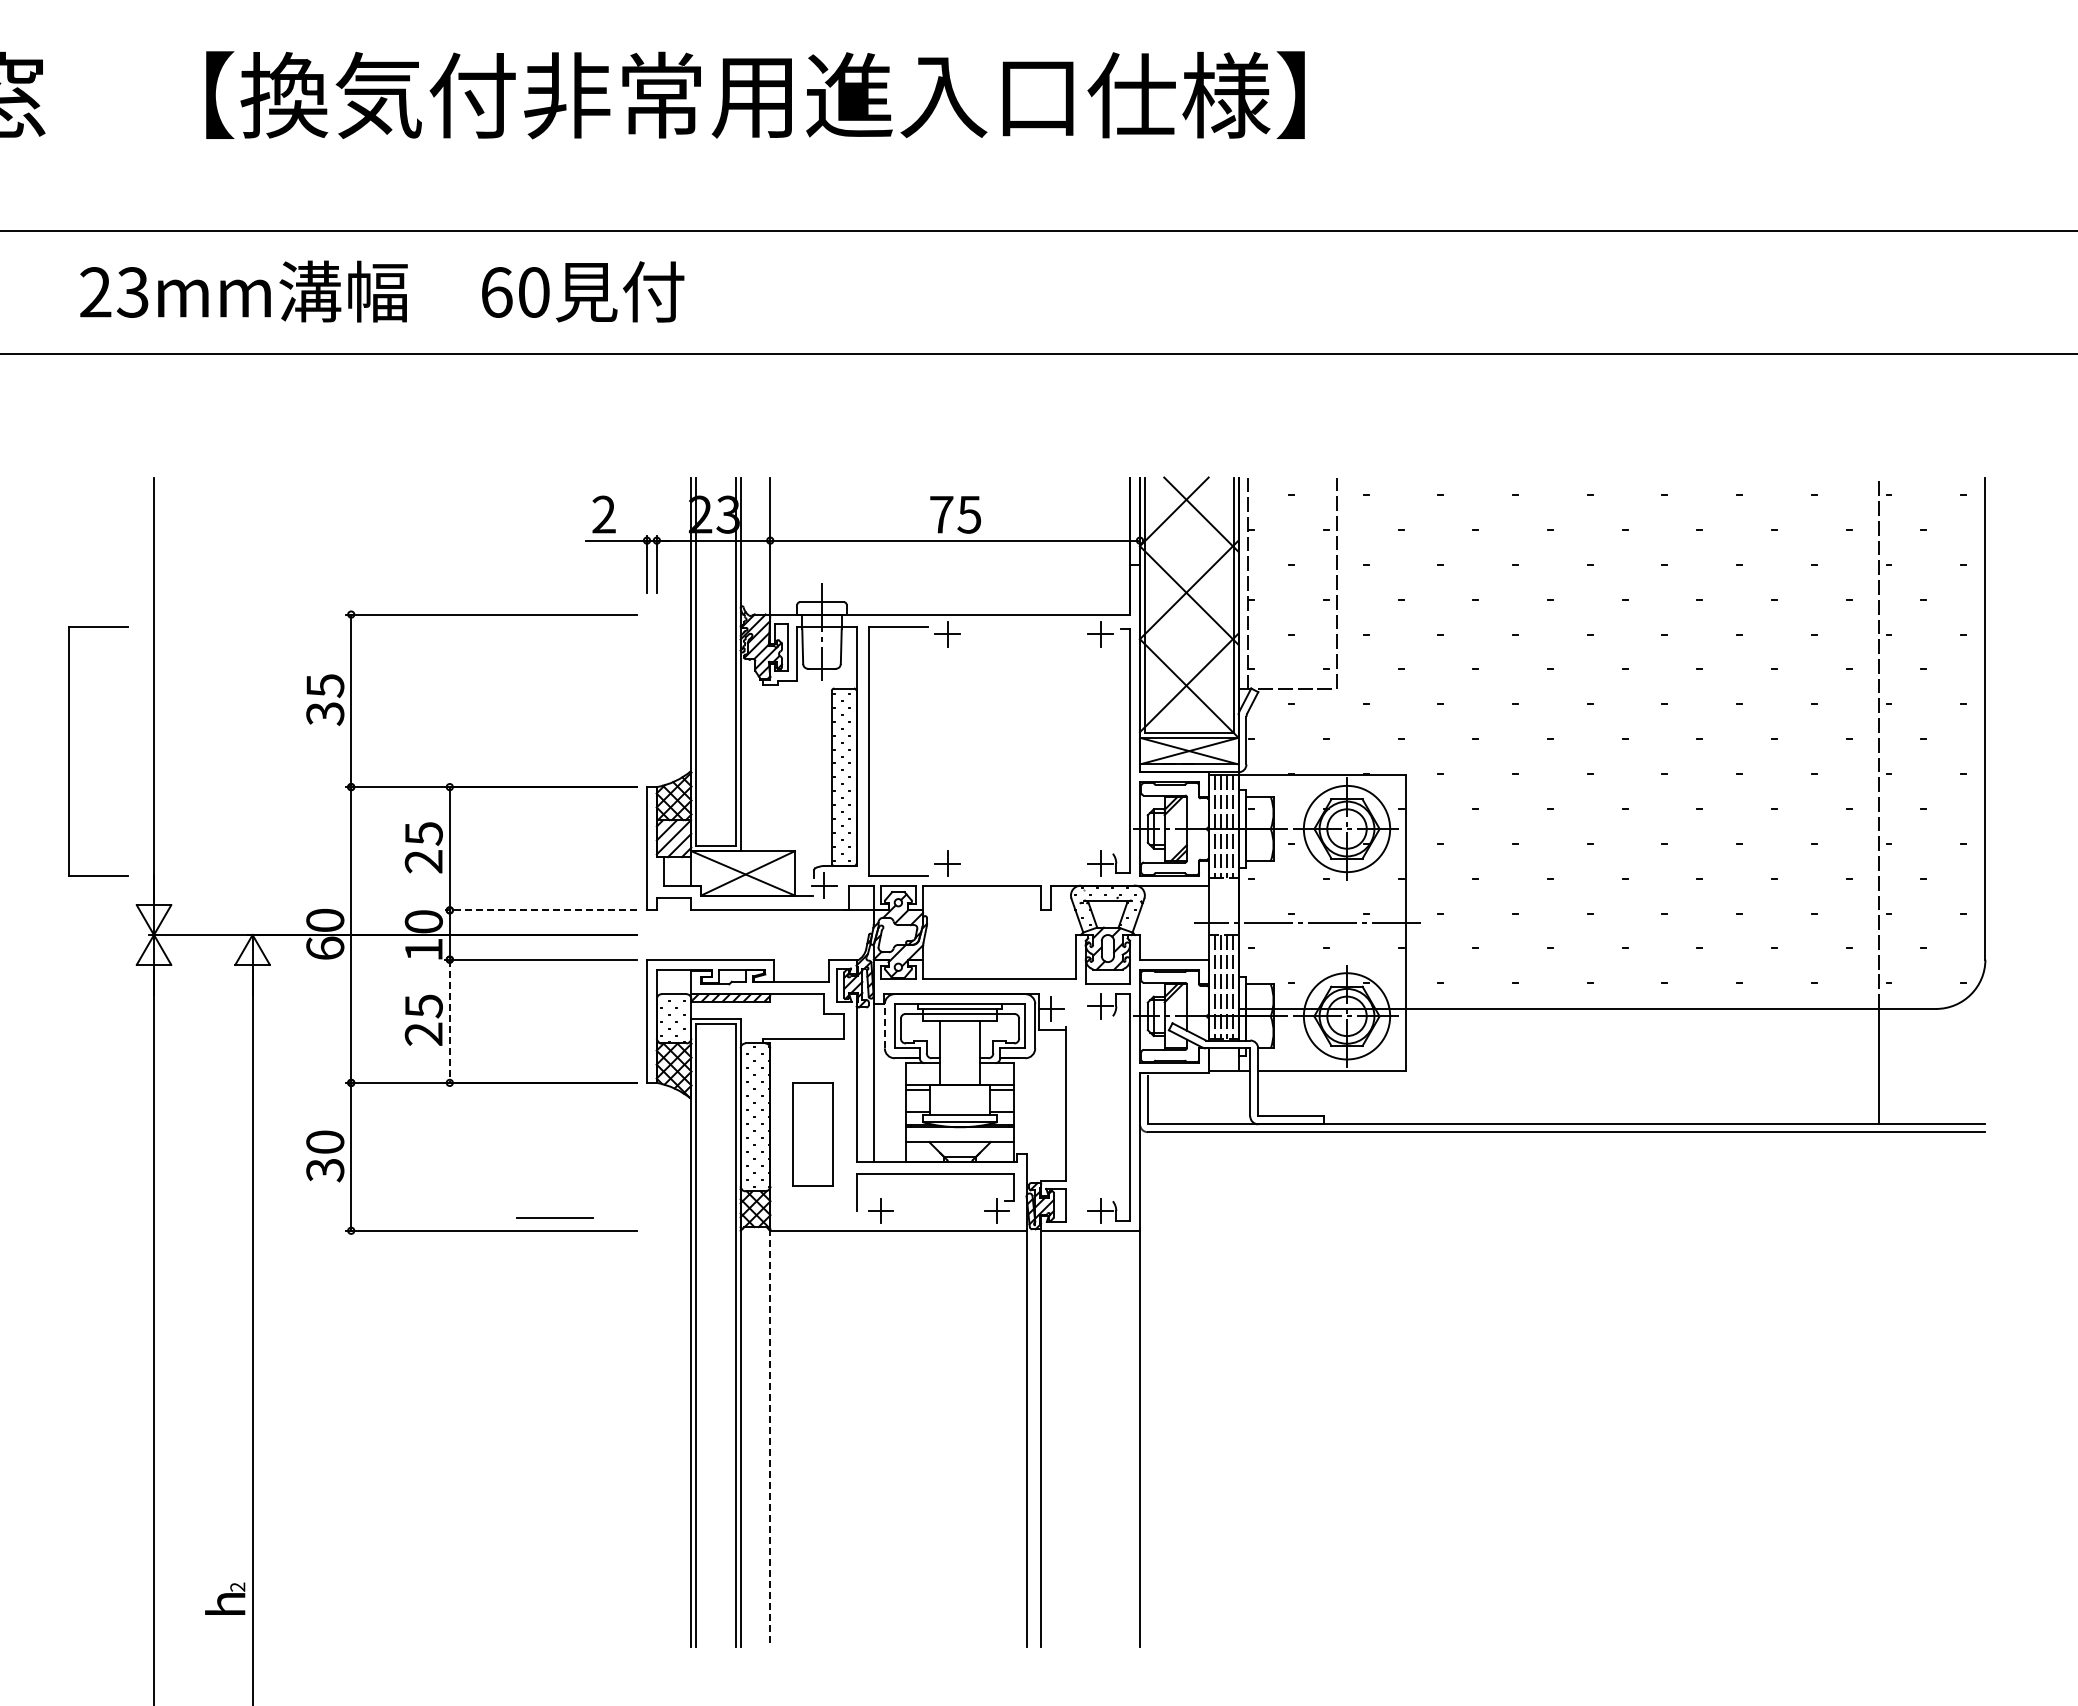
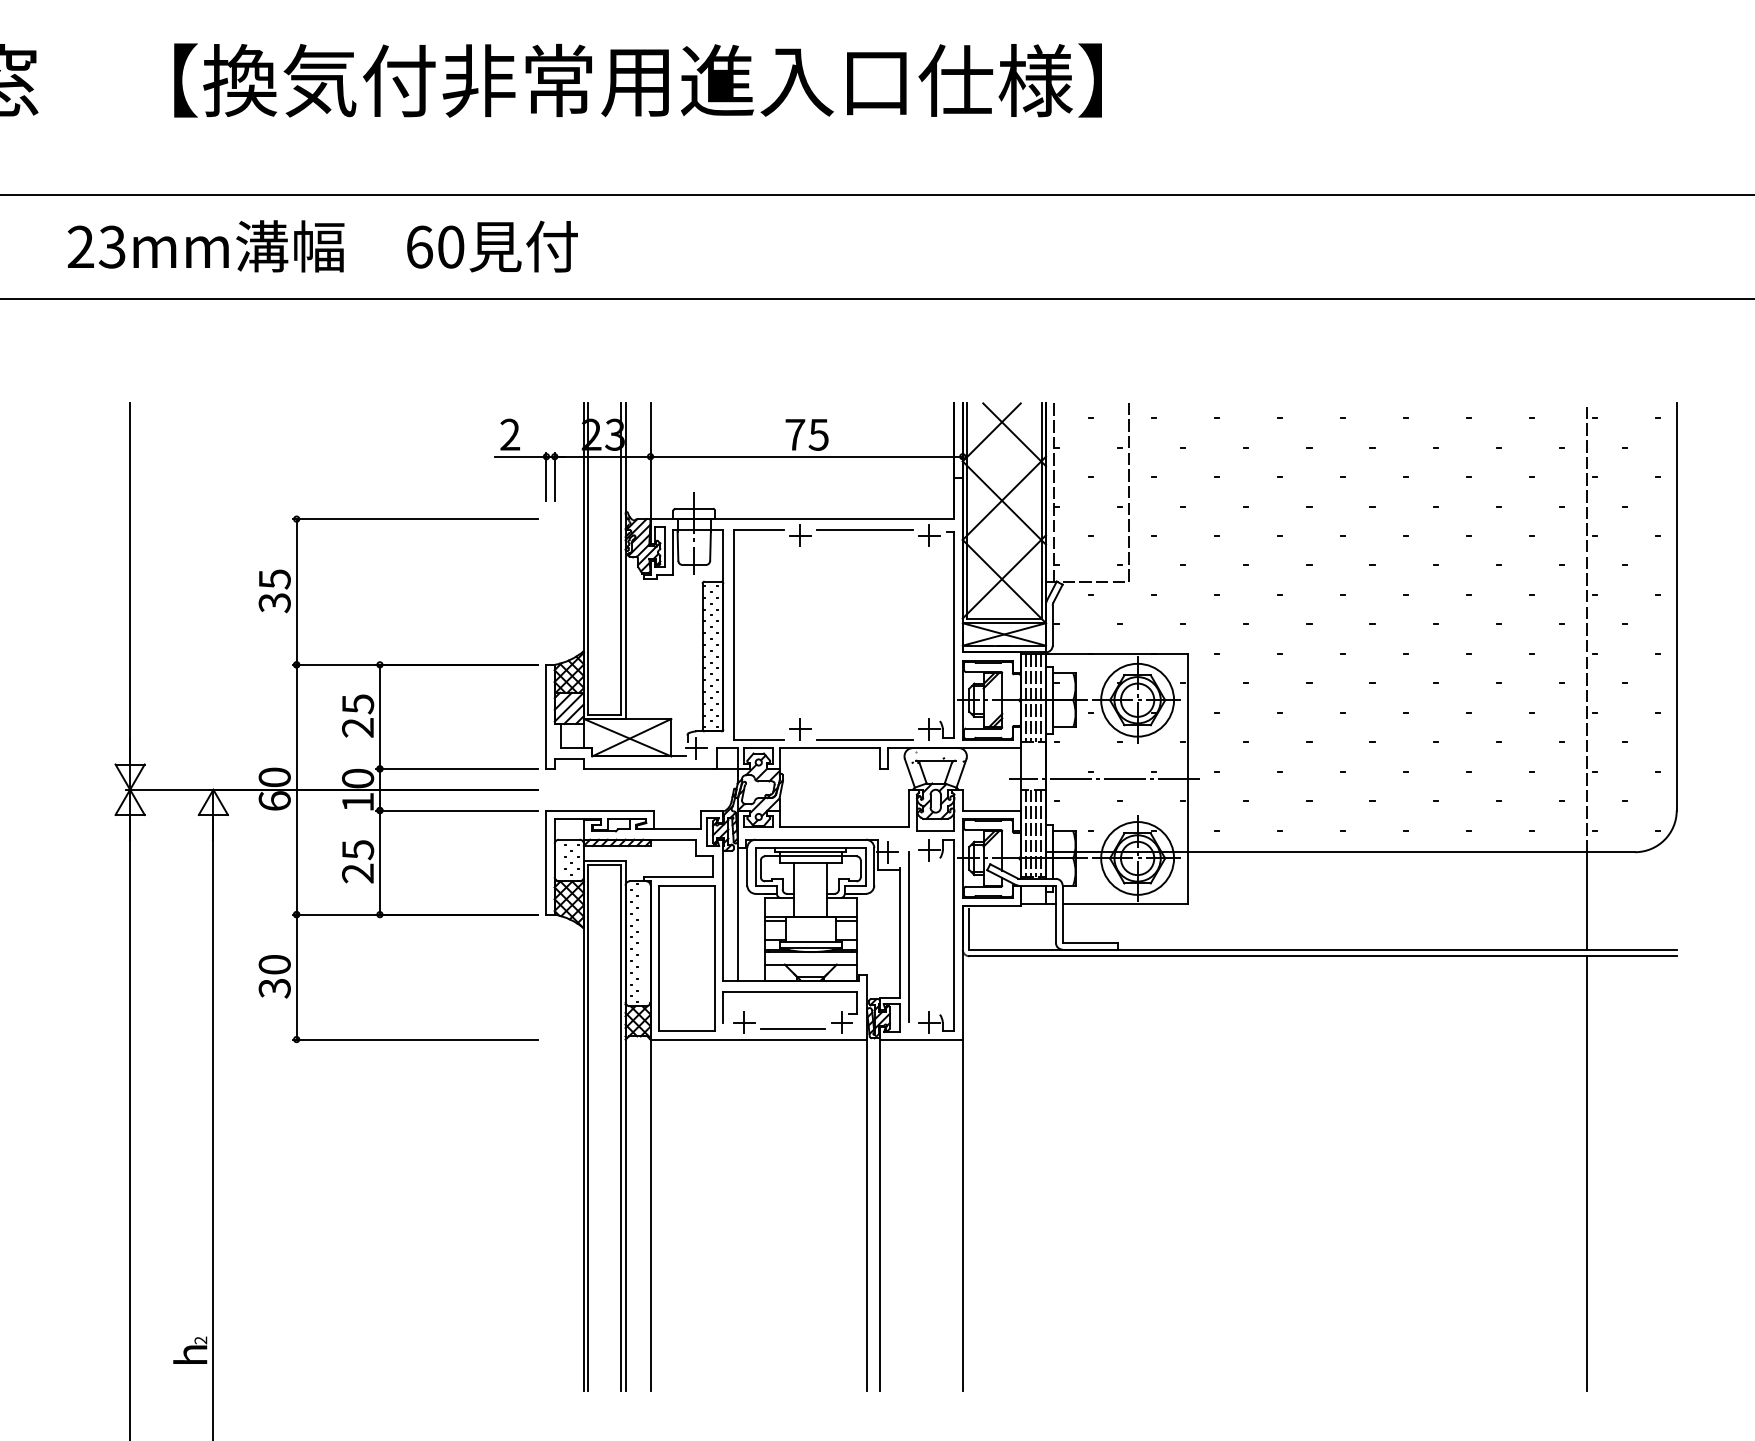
line: (1023, 626) -> (864, 529), added
part: (69, 751) -> (58, 634), removed
line: (1023, 875) -> (864, 739), added
line: (540, 910) -> (456, 769), dashed -> solid
line: (449, 1021) -> (379, 862), dashed -> solid
line: (884, 1025) -> (747, 866), dashed -> solid
line: (1075, 1109) -> (908, 937), added
part: (813, 1134) -> (687, 958), size x1.67
line: (554, 1217) -> (792, 1028), moved
line: (1879, 1389) -> (1587, 1173), added
line: (770, 1438) -> (650, 1214), dashed -> solid

